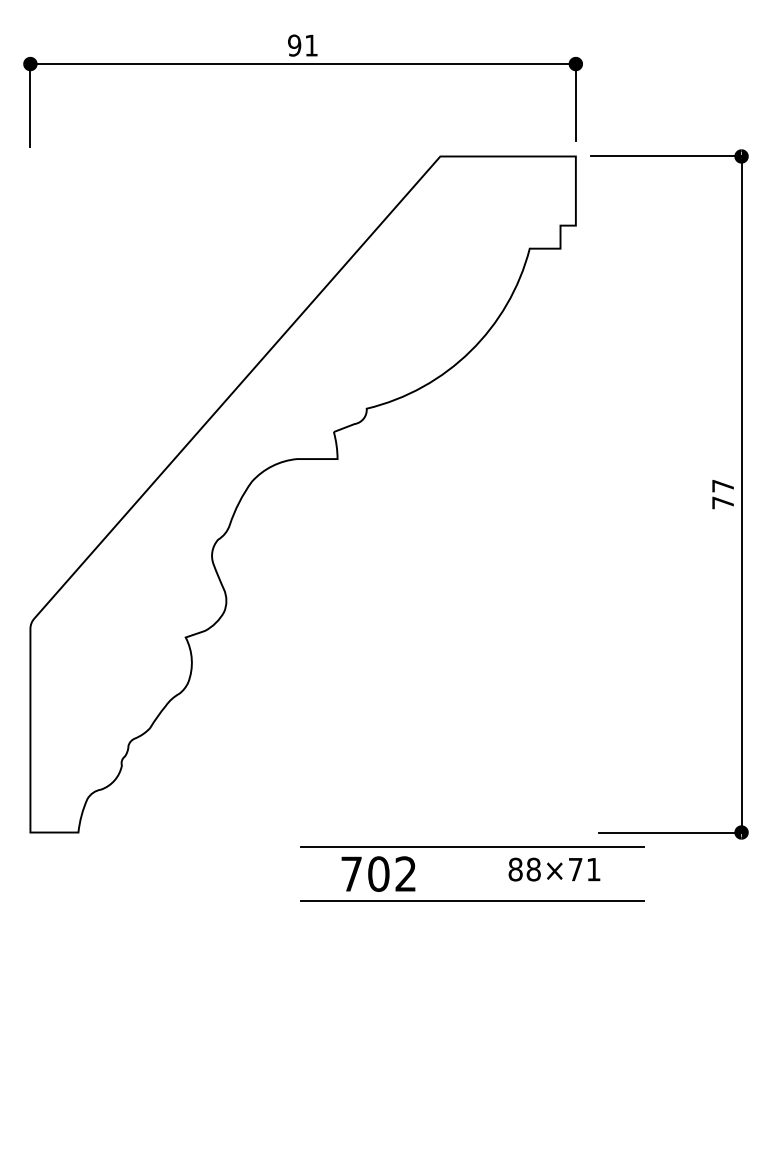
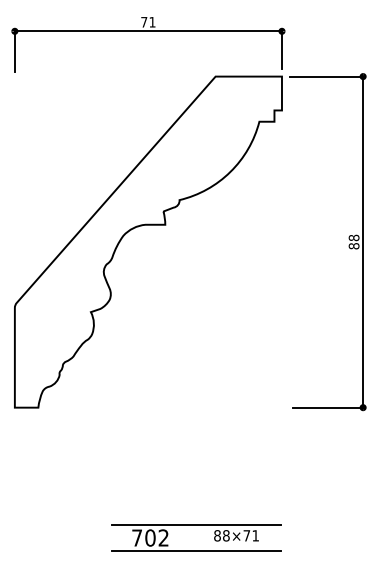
text: (295, 43) -> (144, 21), 91 -> 71
text: (721, 493) -> (353, 241), 77 -> 88
part: (472, 848) -> (196, 525), moved

